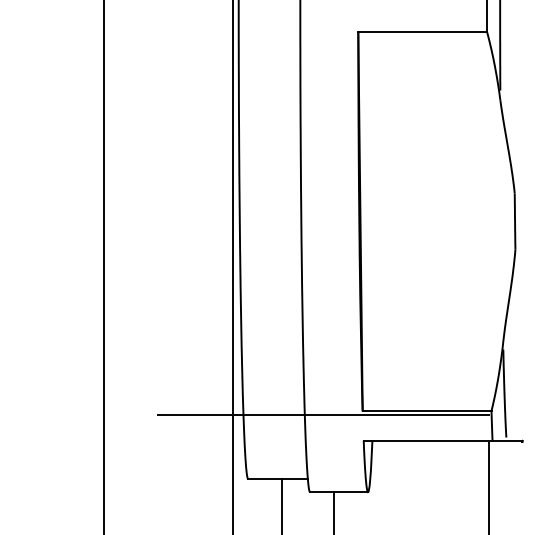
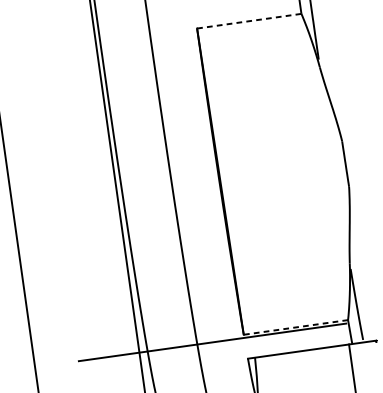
line: (423, 32) -> (249, 21), solid -> dashed
line: (426, 410) -> (295, 327), solid -> dashed

